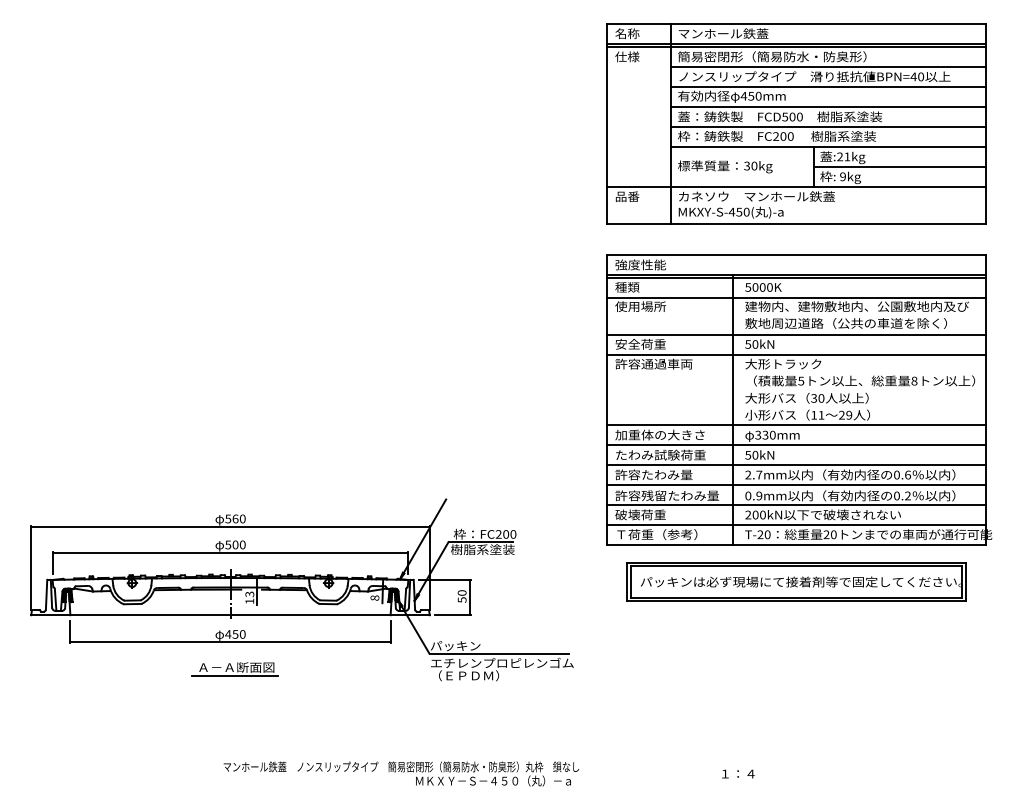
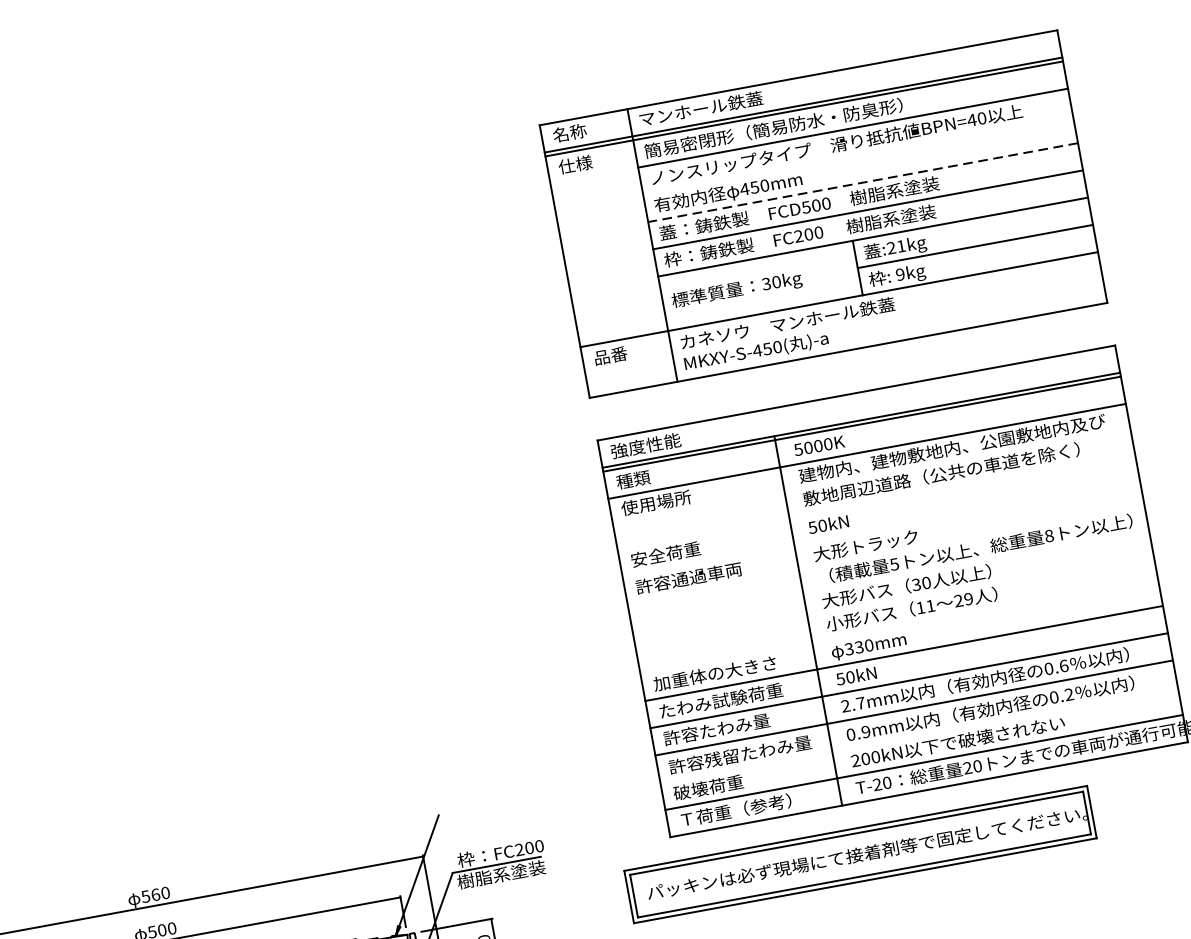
line: (828, 86) -> (857, 154), removed
line: (828, 106) -> (862, 182), solid -> dashed
line: (796, 334) -> (876, 501), removed
line: (796, 354) -> (881, 529), removed
line: (796, 425) -> (899, 626), removed
line: (796, 505) -> (919, 735), removed
part: (796, 581) -> (860, 853), moved

